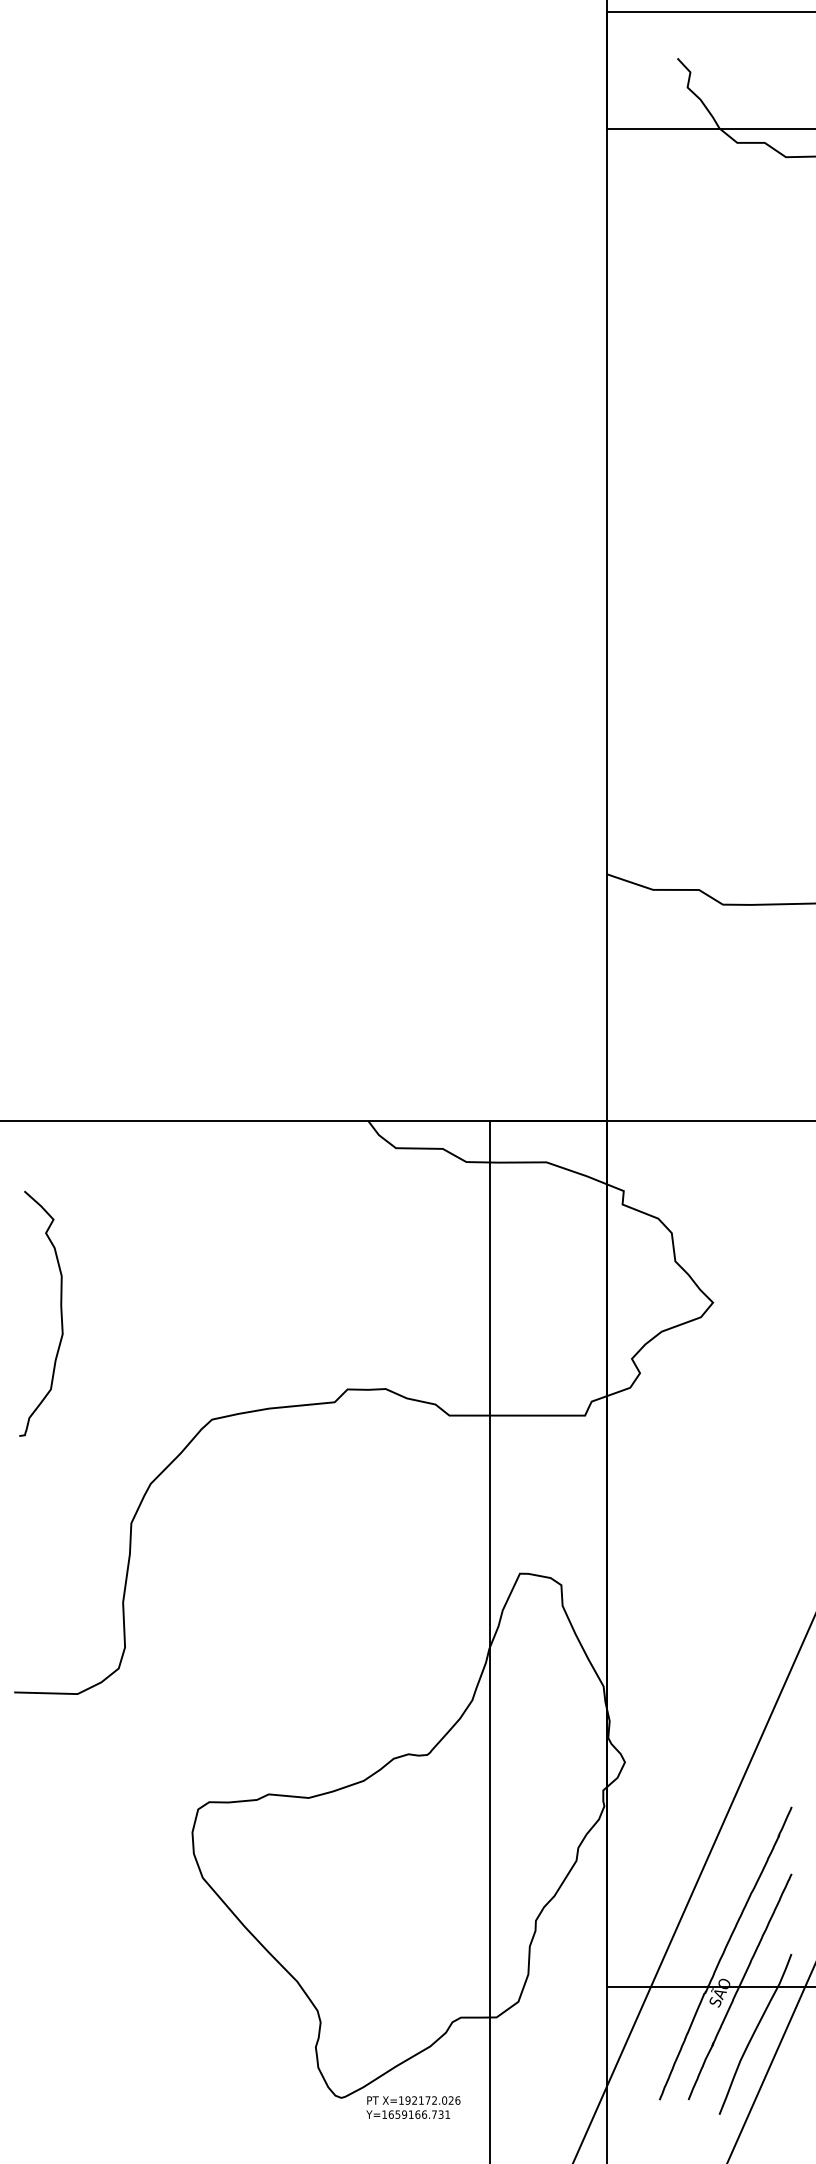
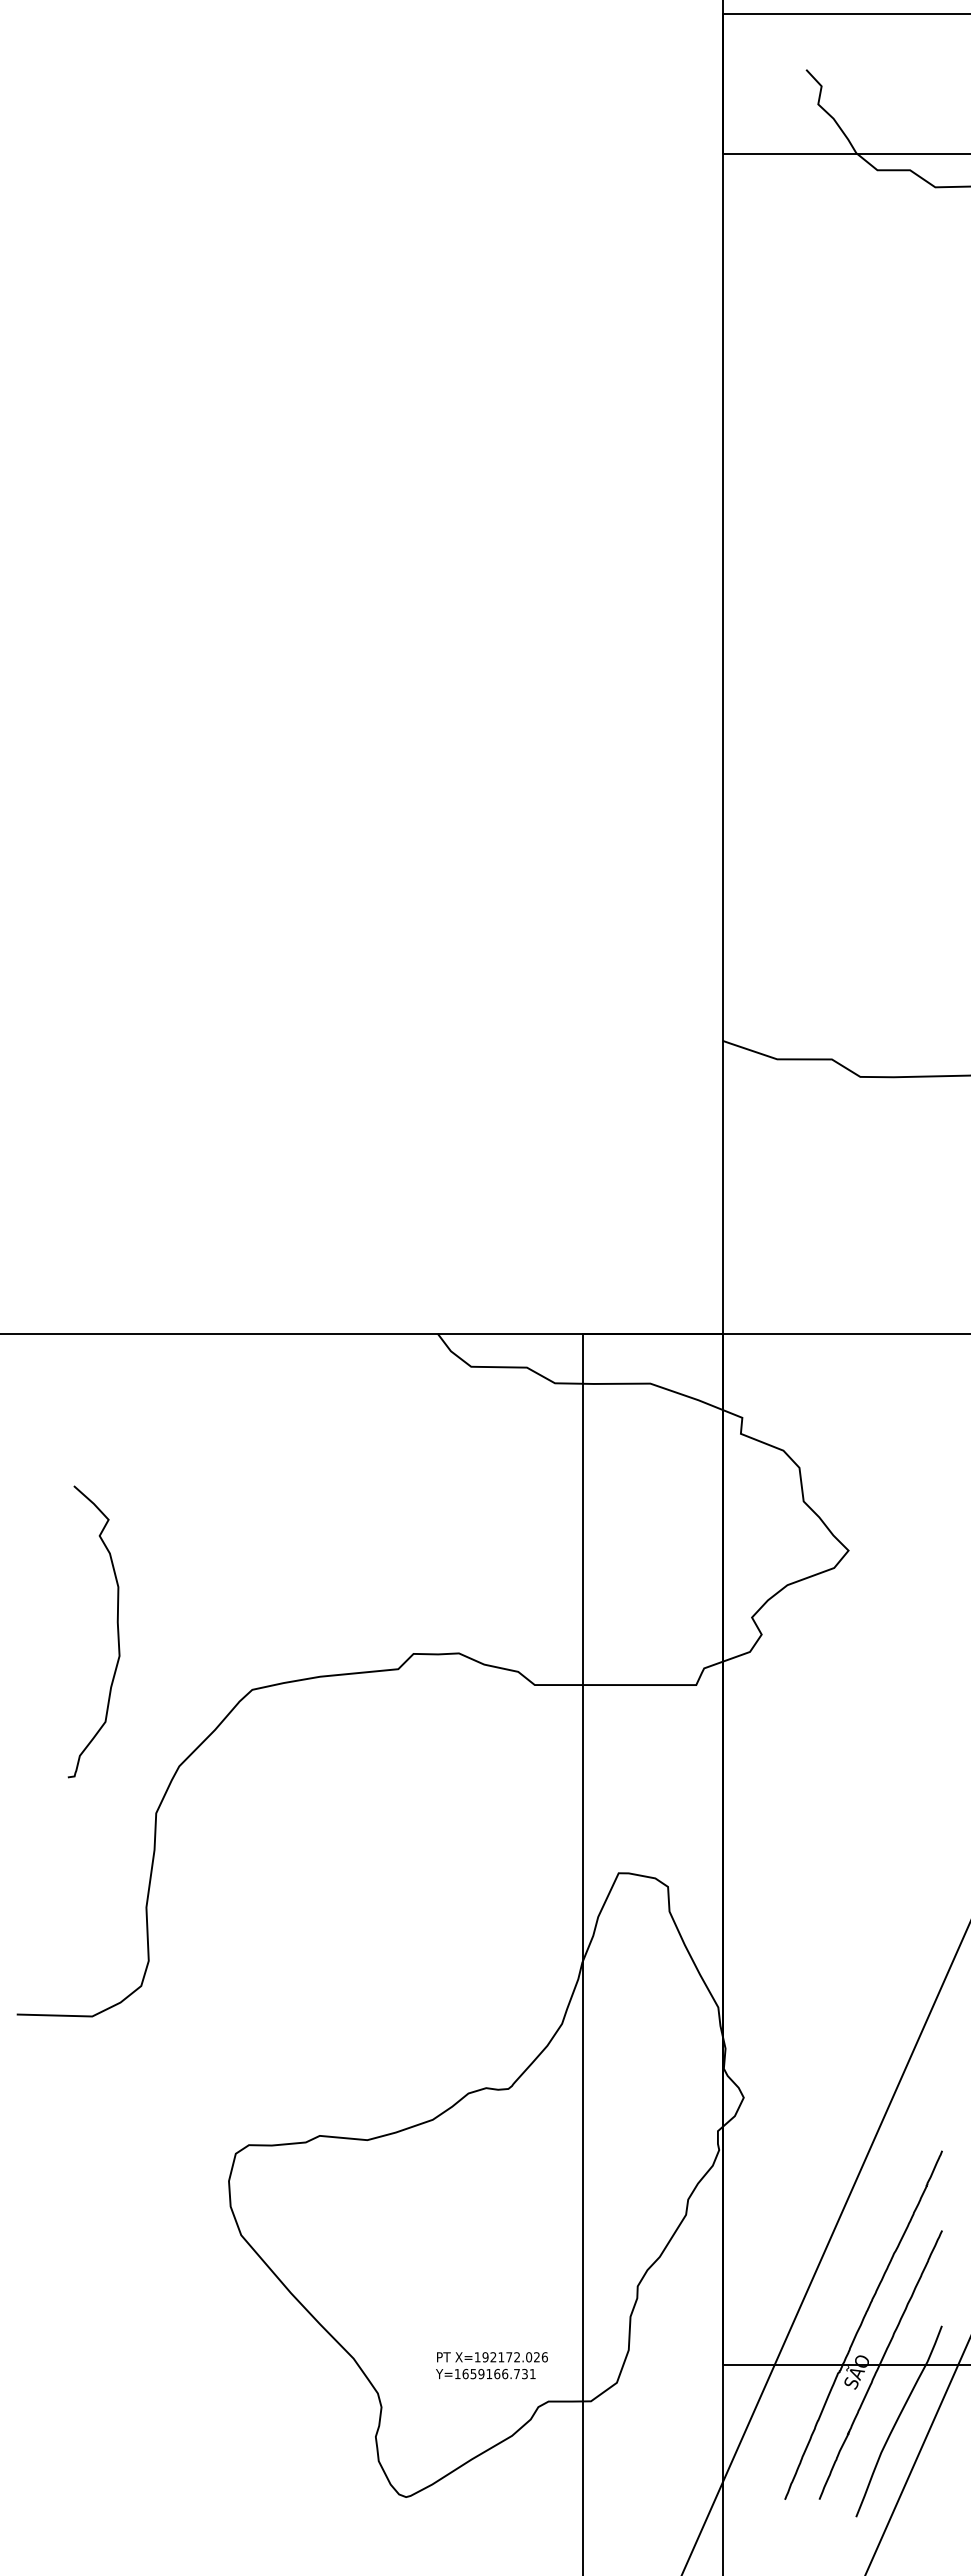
curve: (60, 1313) -> (117, 1631), moved
text: (413, 2107) -> (491, 2365), moved

